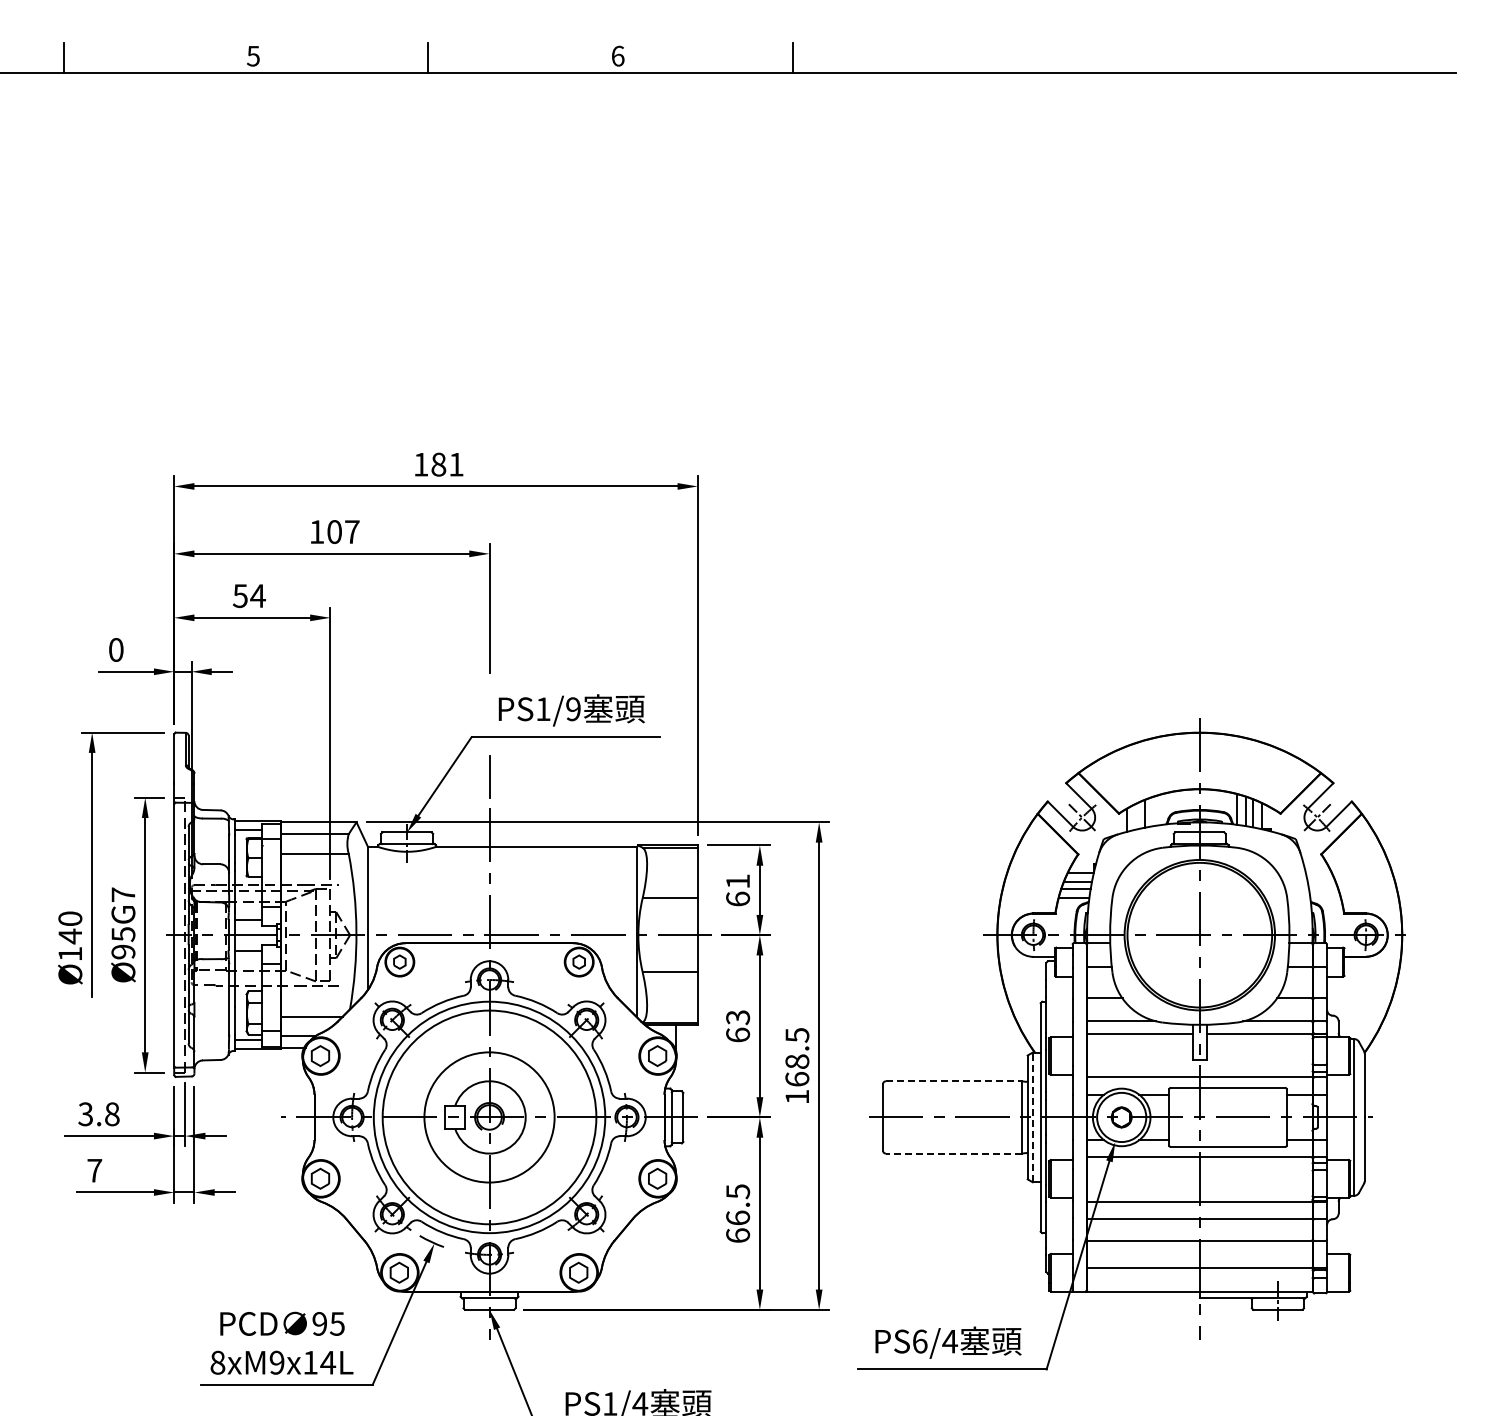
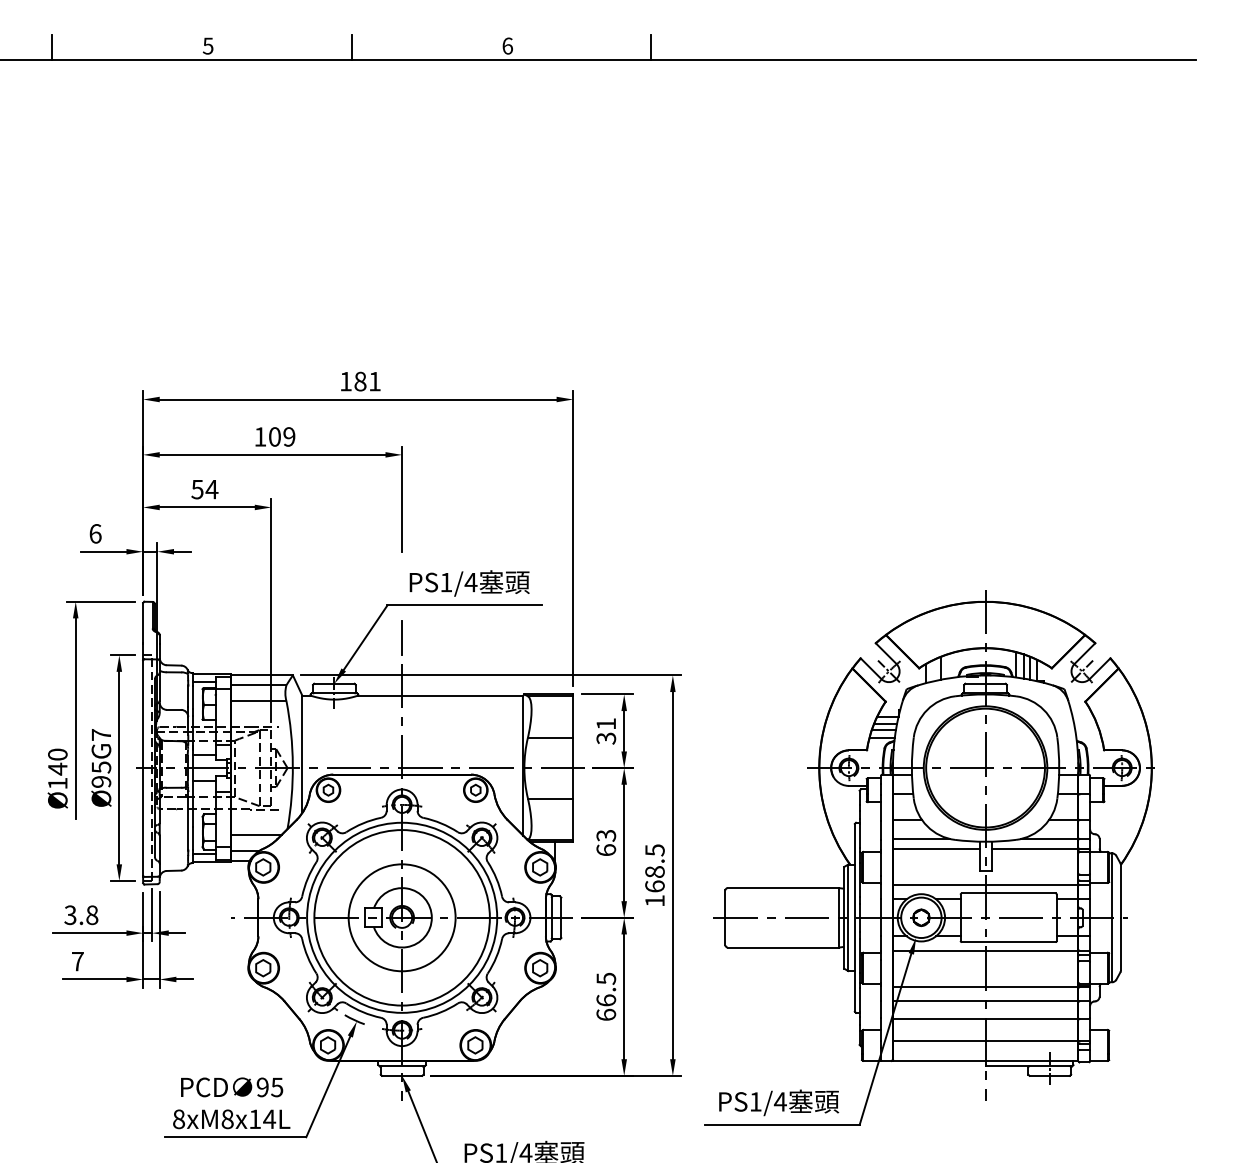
text: (352, 531) -> (289, 436), 107 -> 109
text: (116, 649) -> (95, 533), 0 -> 6
text: (573, 709) -> (471, 582), PS1/9 -> PS1/4
text: (738, 898) -> (606, 737), 61 -> 31
line: (953, 1081) -> (783, 888), dashed -> solid
line: (1032, 1117) -> (848, 917), dashed -> solid
line: (953, 1153) -> (783, 947), dashed -> solid
text: (920, 1341) -> (756, 1101), PS6/4 -> PS1/4
text: (276, 1362) -> (227, 1119), 8xM9x14L -> 8xM8x14L

